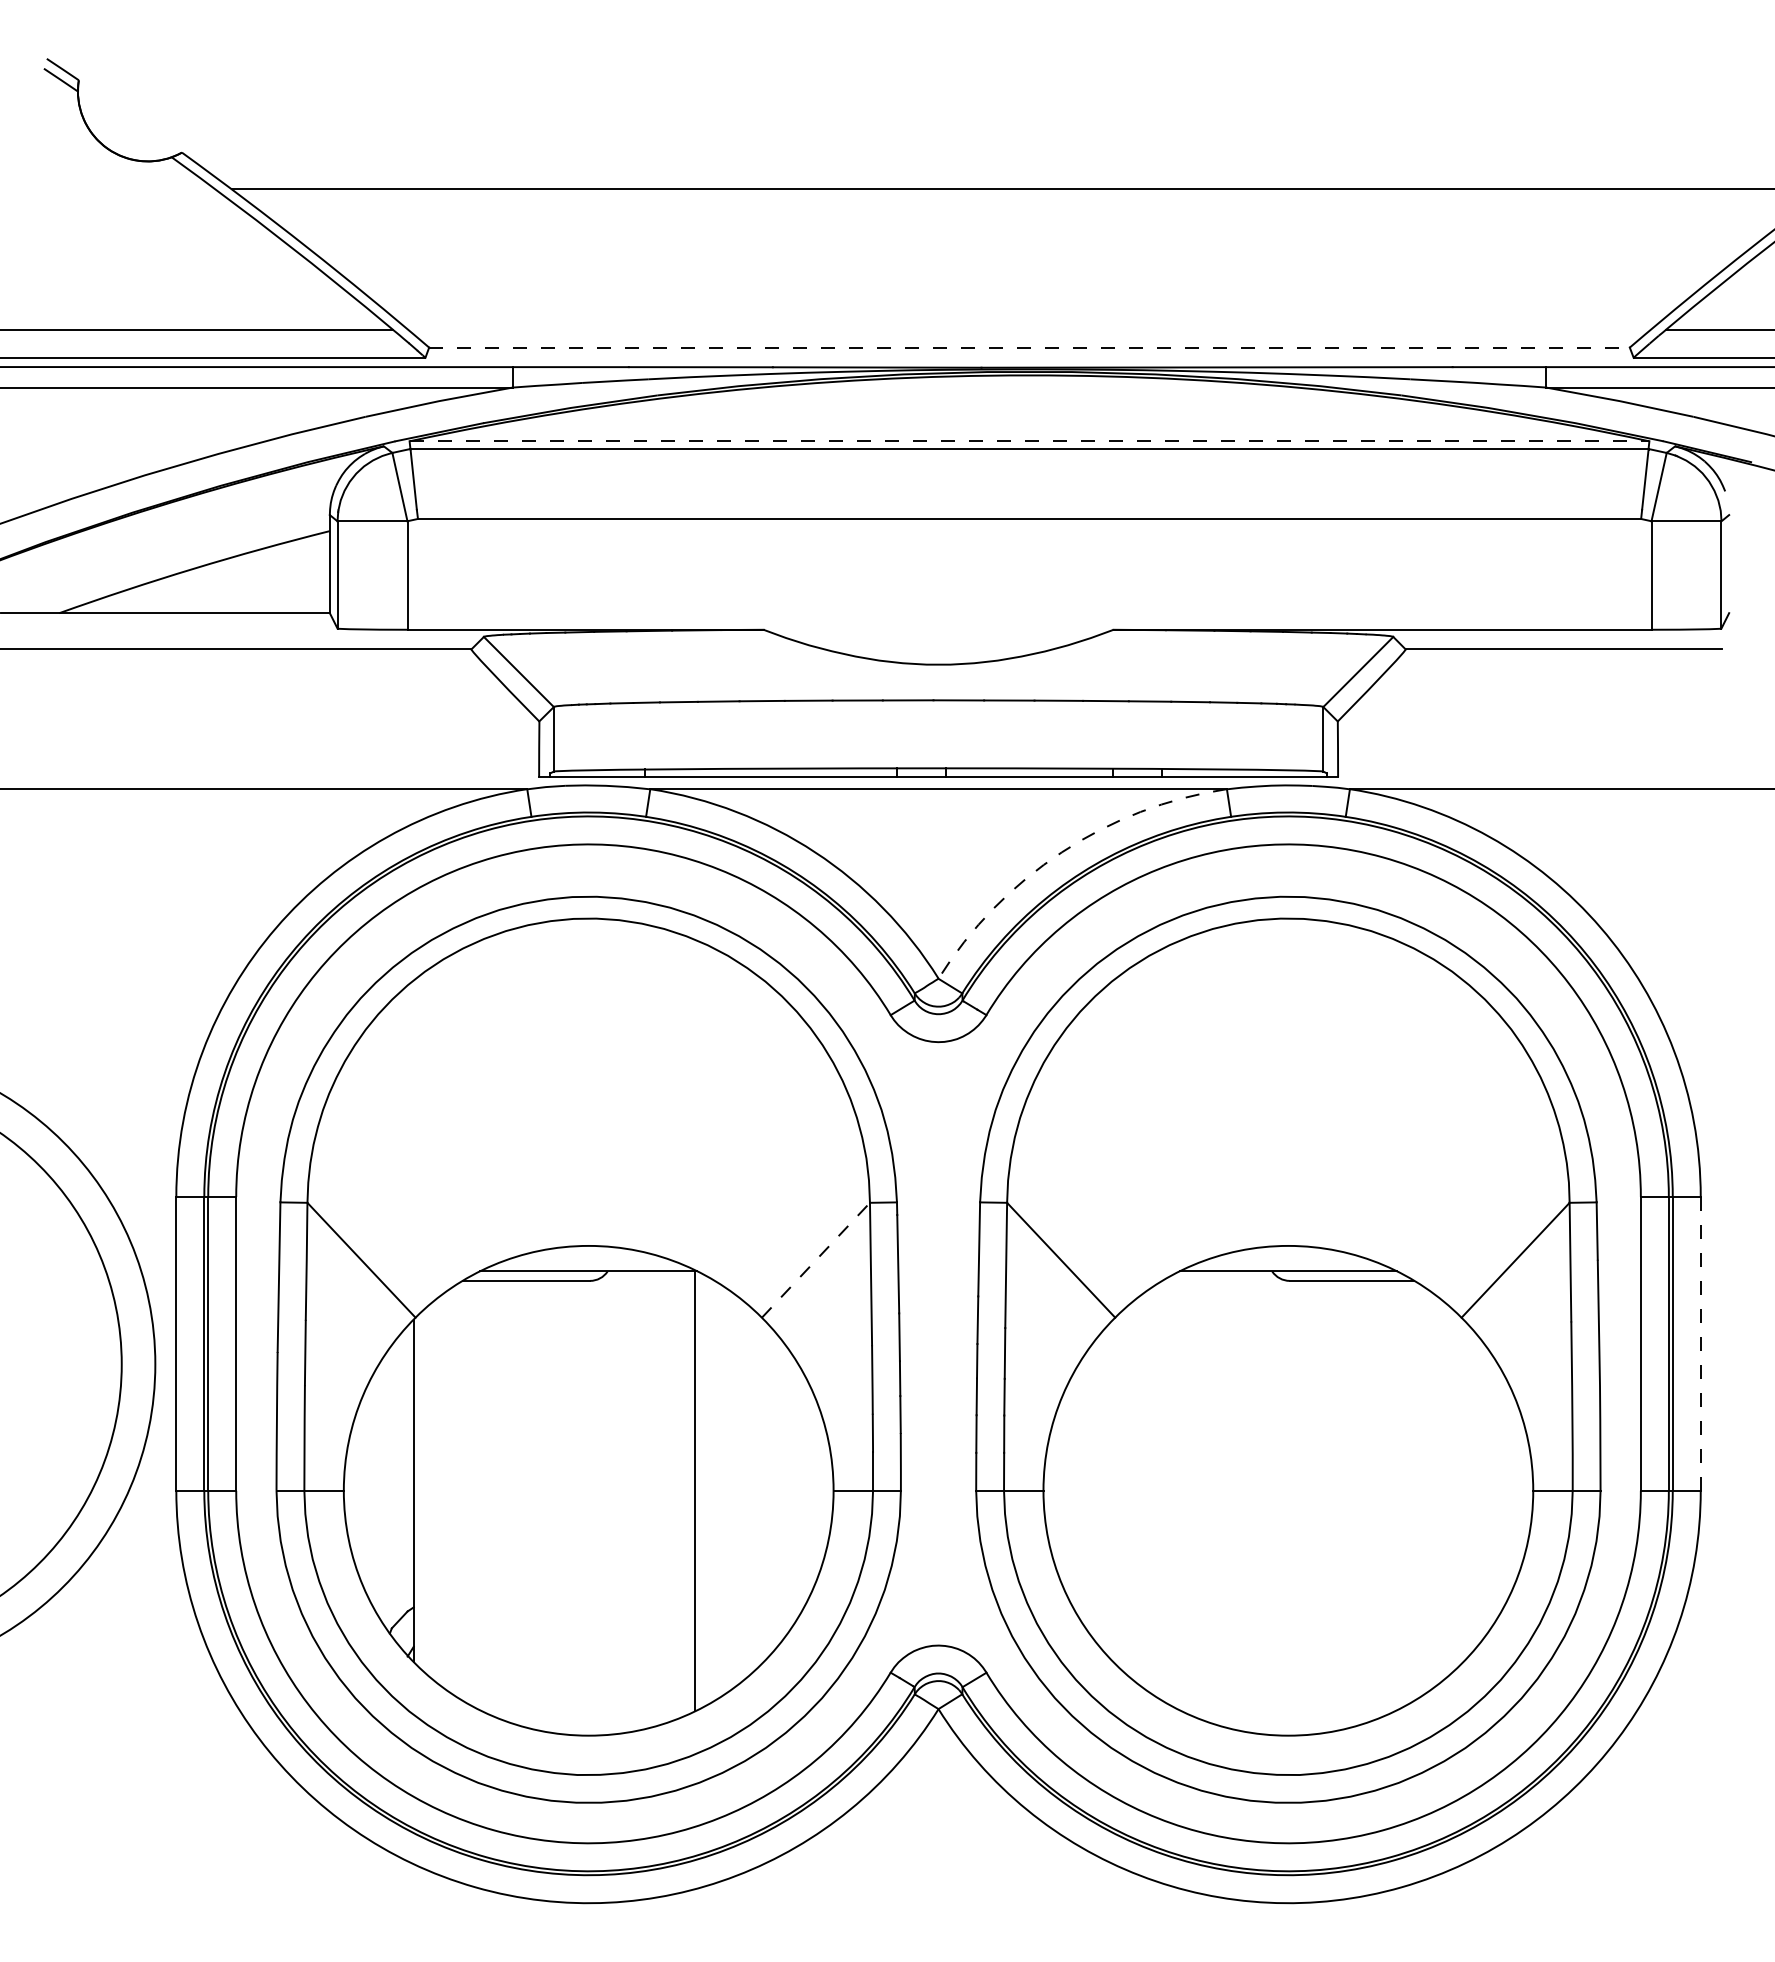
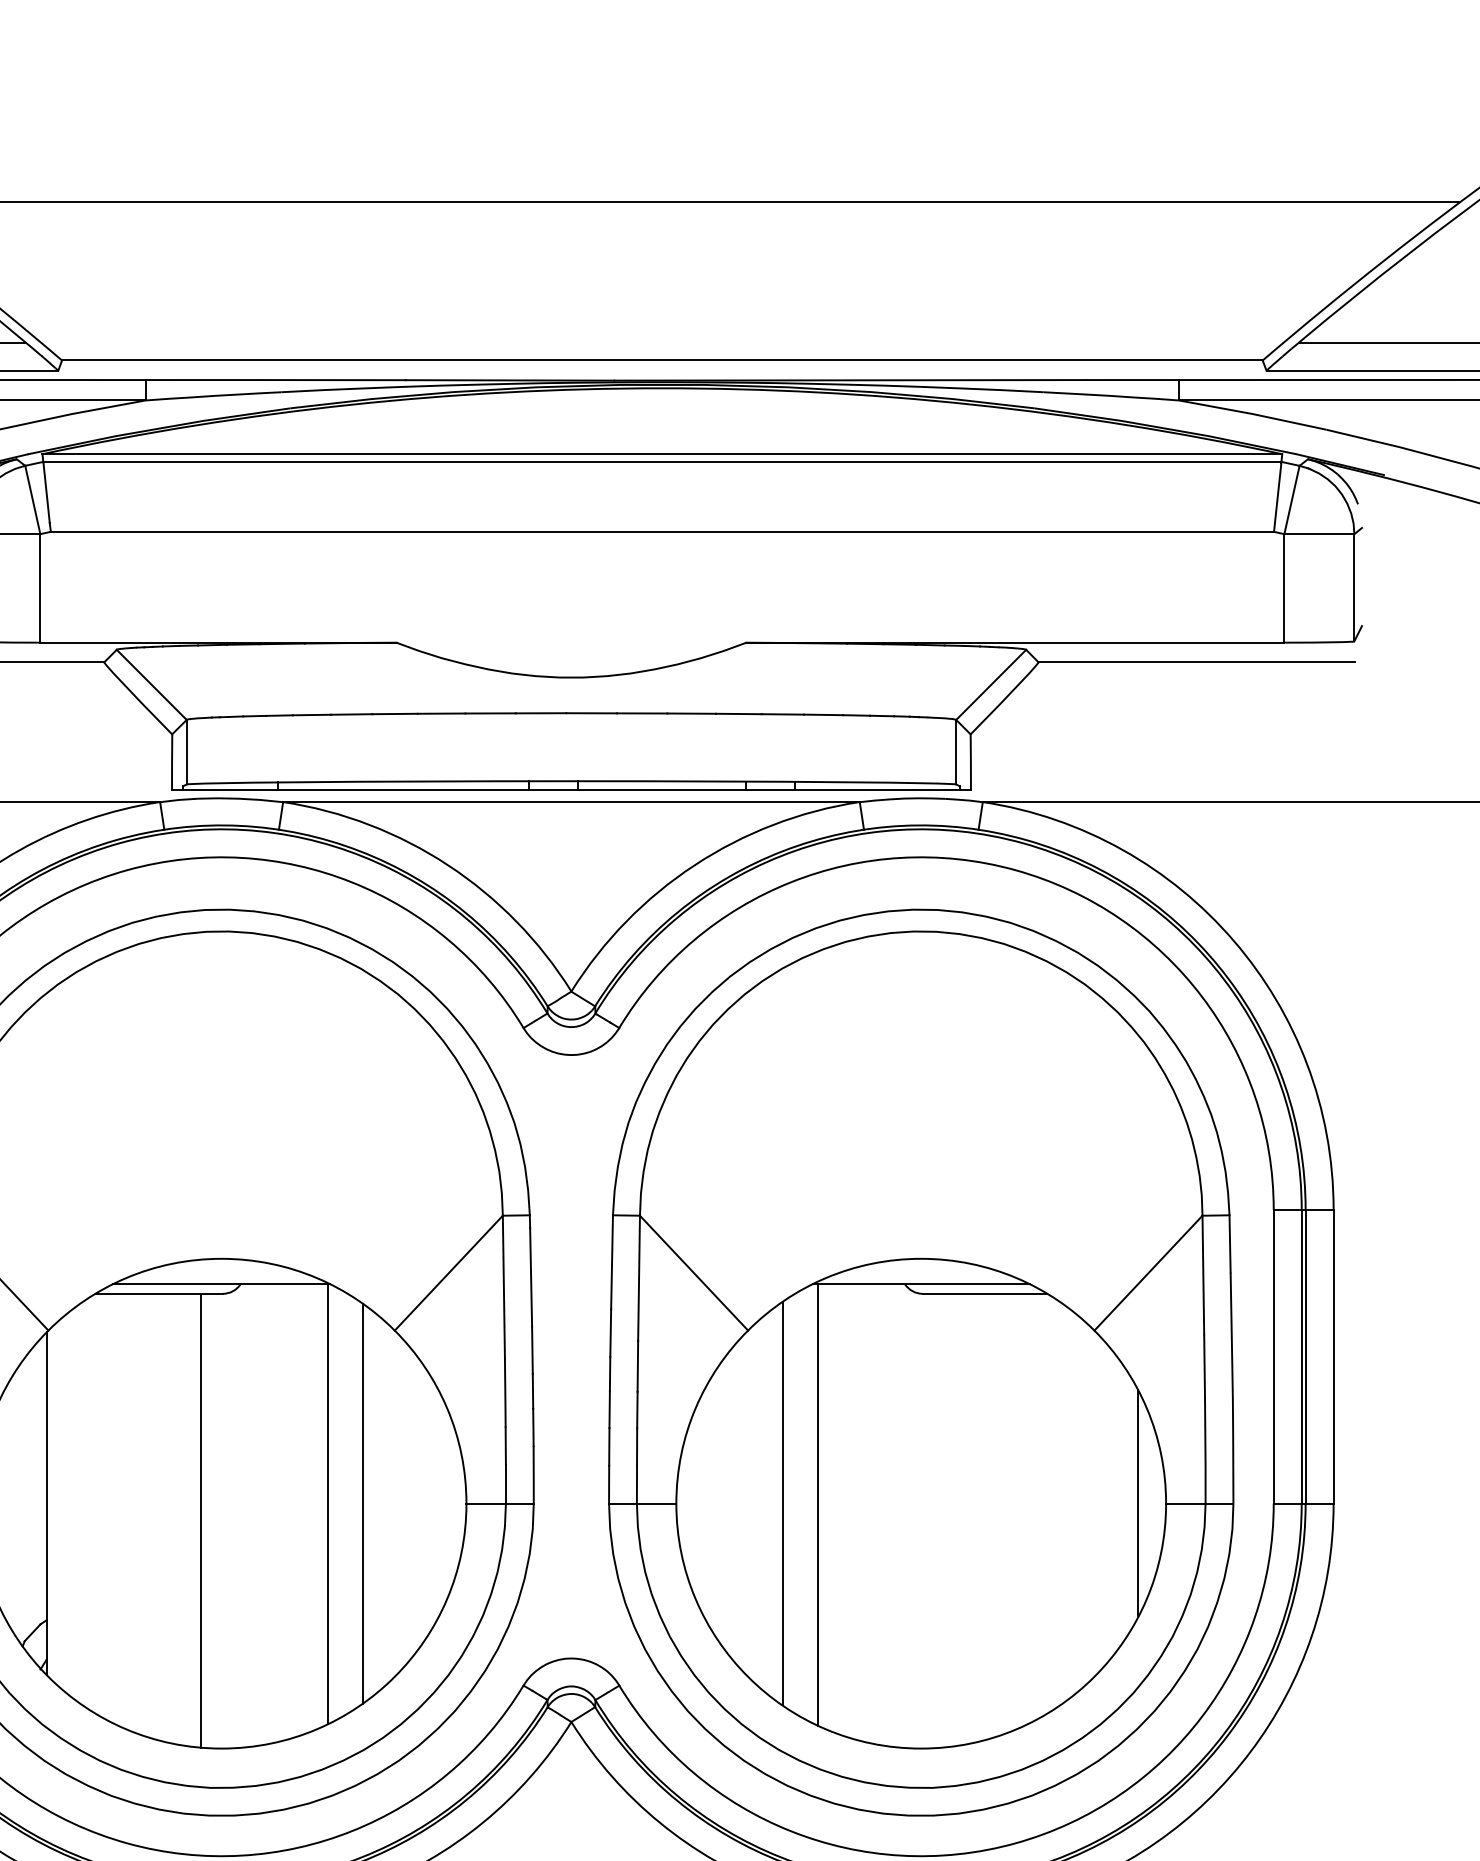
line: (1030, 347) -> (663, 360), dashed -> solid
line: (1029, 441) -> (662, 454), dashed -> solid
arc: (1061, 852) -> (694, 865), dashed -> solid
line: (815, 1260) -> (448, 1273), dashed -> solid
line: (1700, 1343) -> (1333, 1356), dashed -> solid
line: (730, 1490) -> (363, 1503), added
line: (1149, 1490) -> (782, 1503), added
line: (1505, 1490) -> (1138, 1503), added
line: (1184, 1491) -> (817, 1504), added
line: (567, 1507) -> (200, 1520), added

